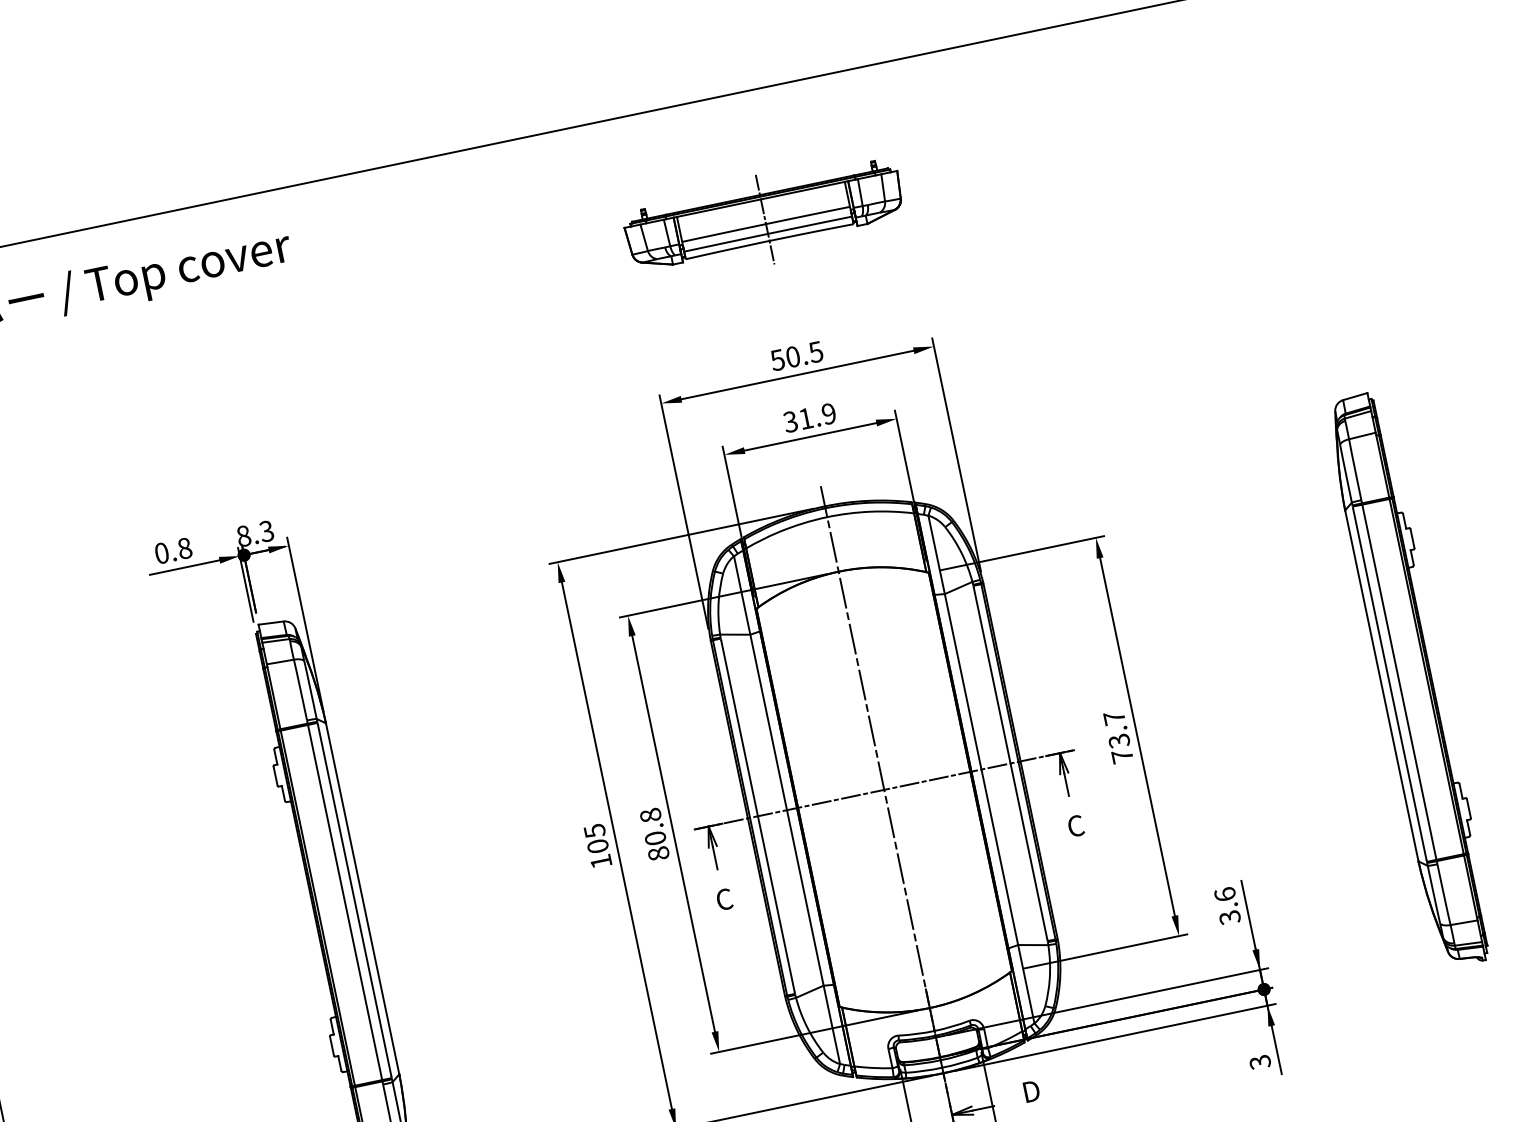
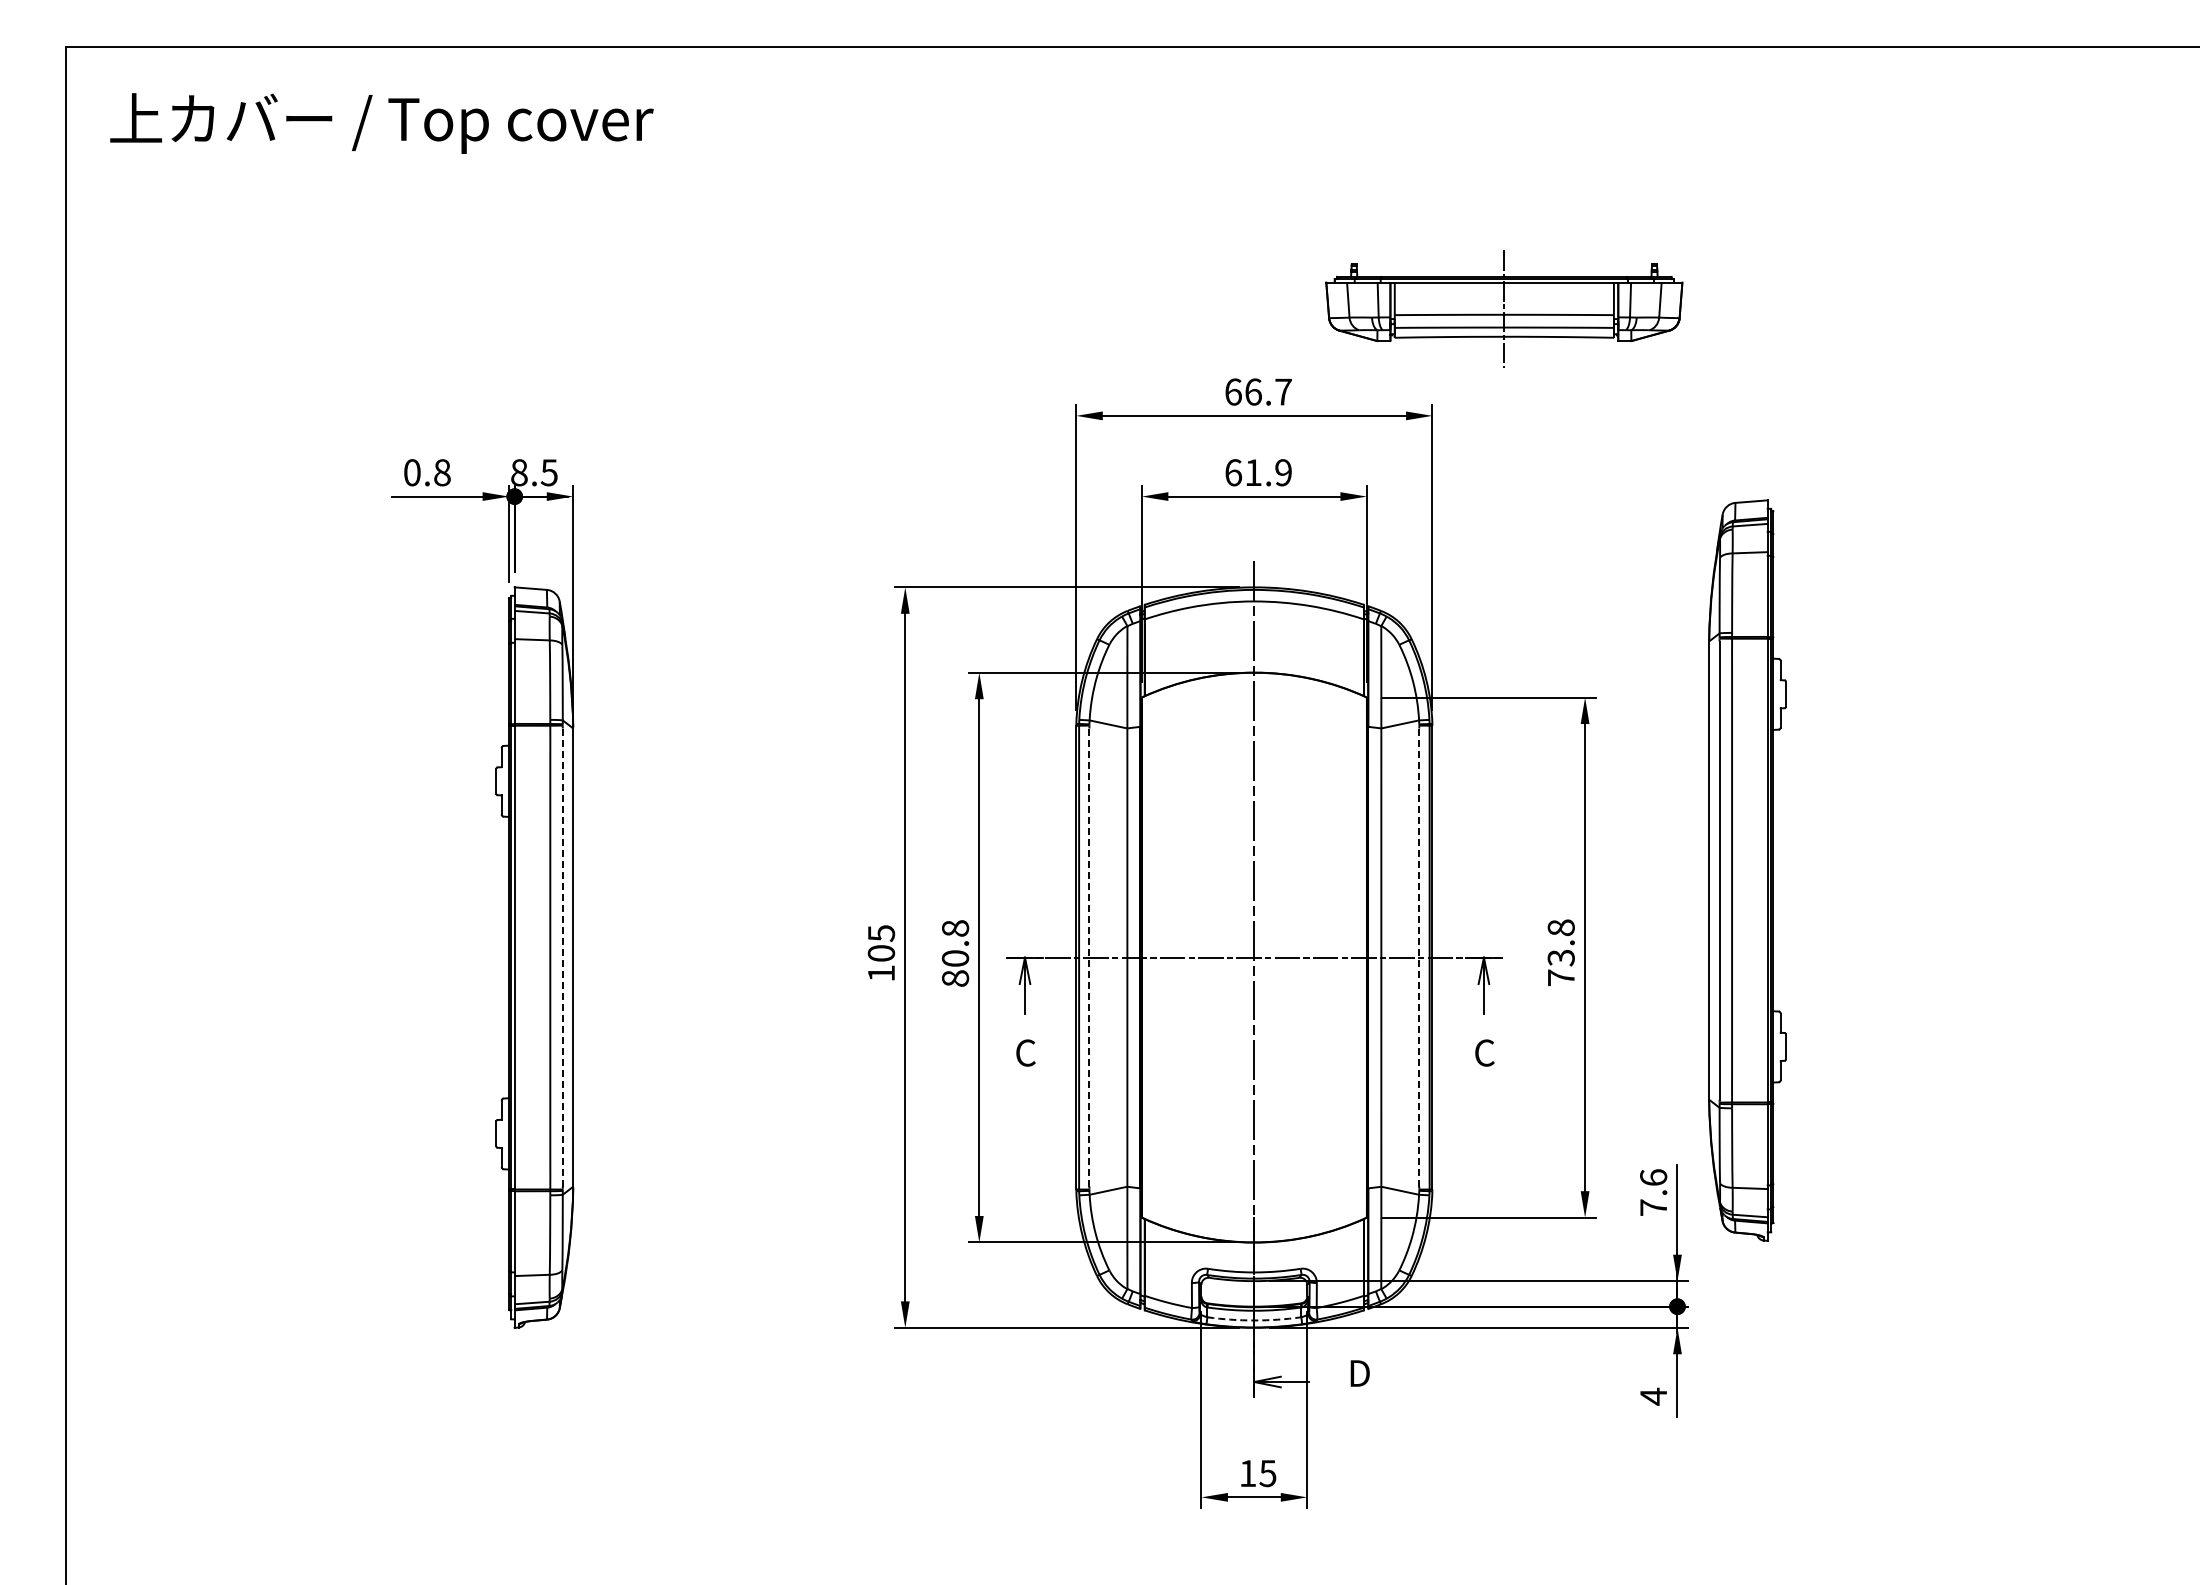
part: (765, 219) -> (1504, 308), moved
text: (796, 355) -> (1257, 391), 50.5 -> 66.7
text: (790, 421) -> (1233, 472), 31.9 -> 61.9
text: (266, 531) -> (549, 472), 8.3 -> 8.5
part: (1411, 679) -> (1747, 870), moved
text: (1113, 717) -> (1560, 927), 73.7 -> 73.8
line: (1010, 764) -> (1419, 958), solid -> dashed
line: (757, 816) -> (1089, 957), solid -> dashed
line: (354, 900) -> (562, 957), solid -> dashed
text: (1229, 917) -> (1653, 1207), 3.6 -> 7.6
text: (1260, 1062) -> (1653, 1396), 3 -> 4
arc: (942, 1067) -> (1254, 1320), solid -> dashed

